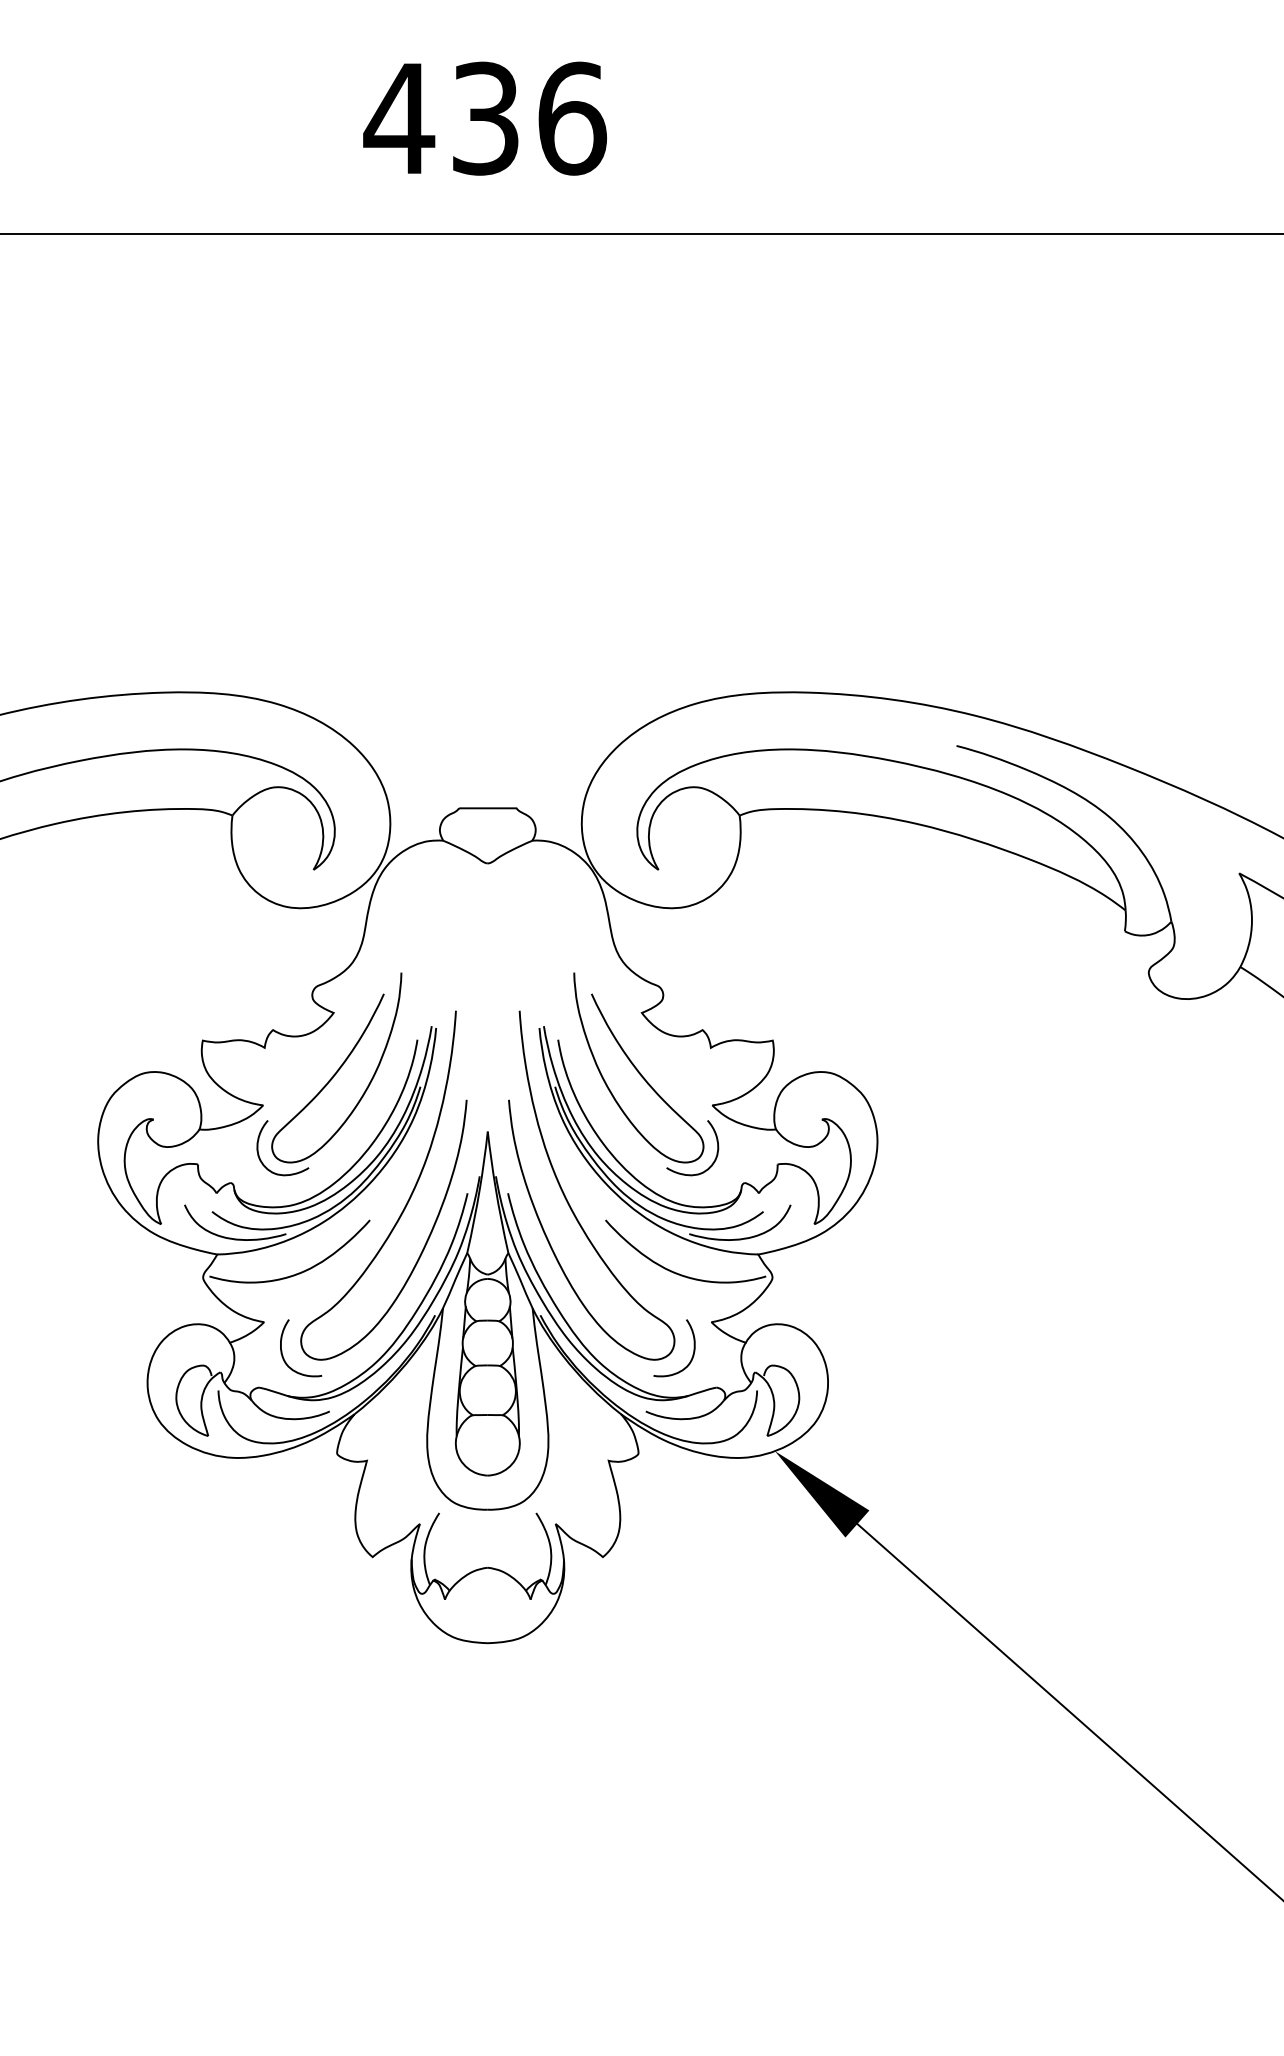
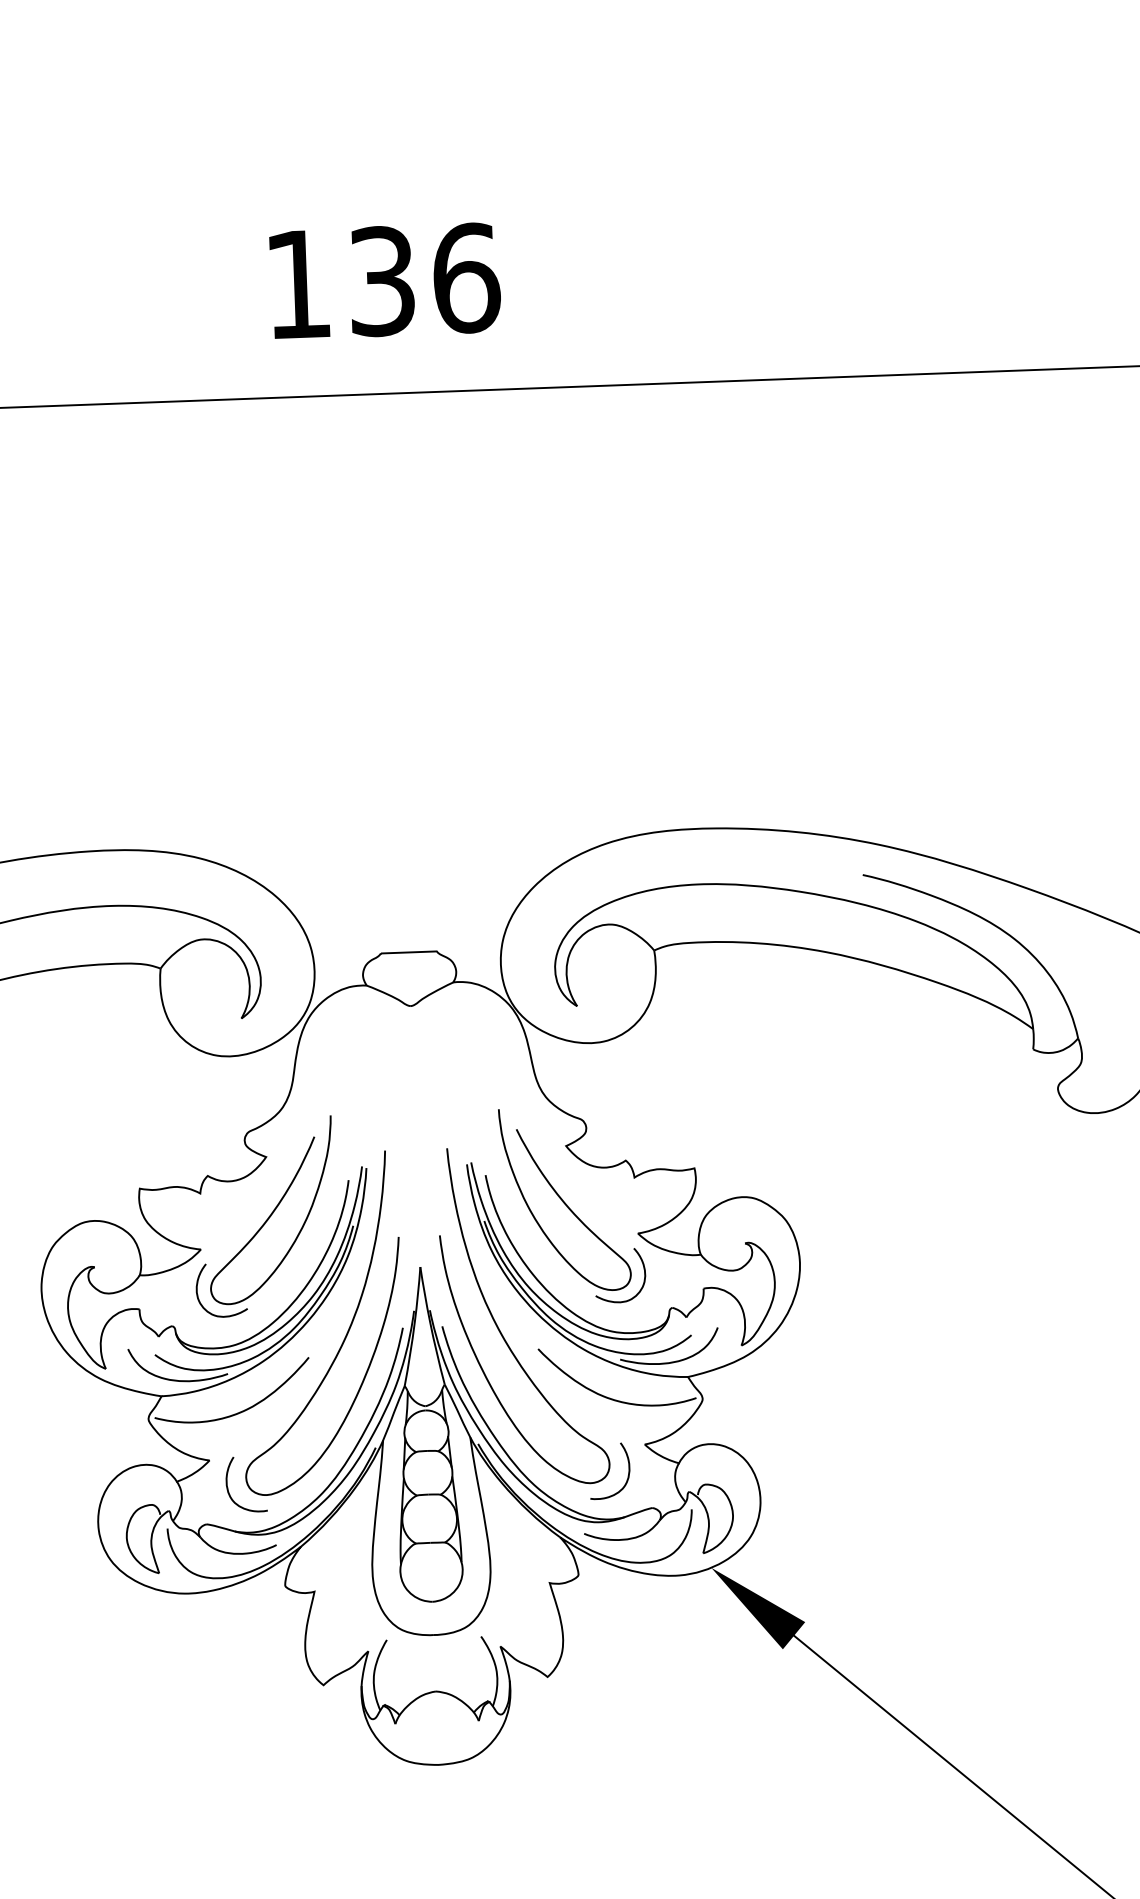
text: (399, 118) -> (298, 284), 436 -> 136

